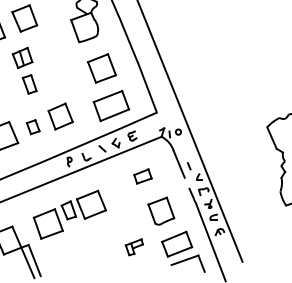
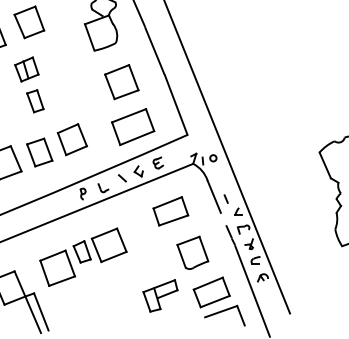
part: (32, 126) -> (38, 151), size x1.67
part: (142, 176) -> (170, 211), size x1.67
part: (134, 247) -> (160, 296), size x1.67

